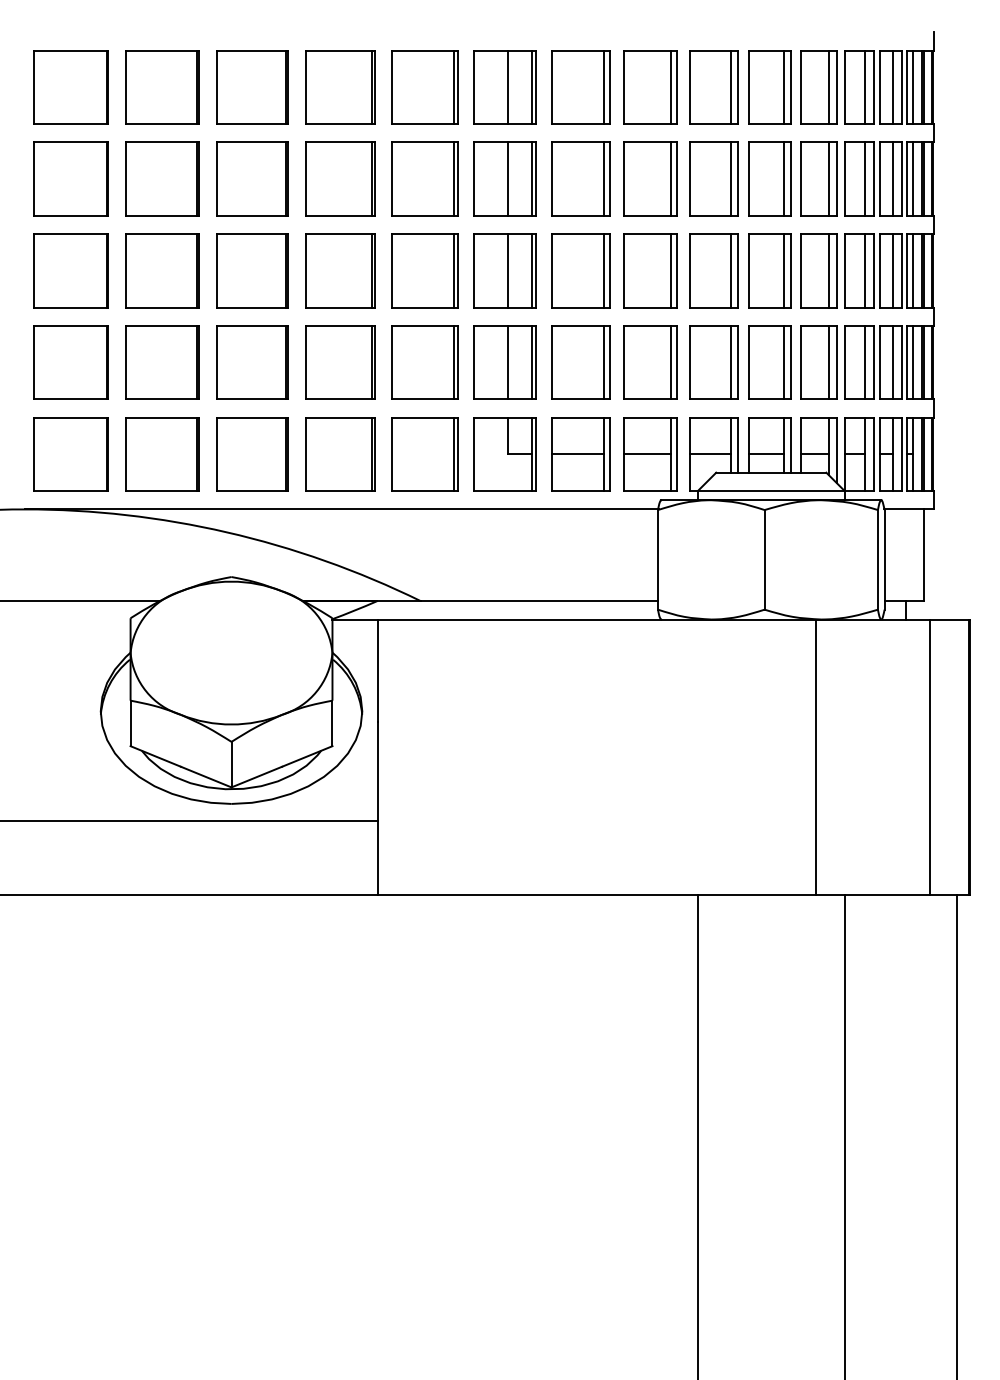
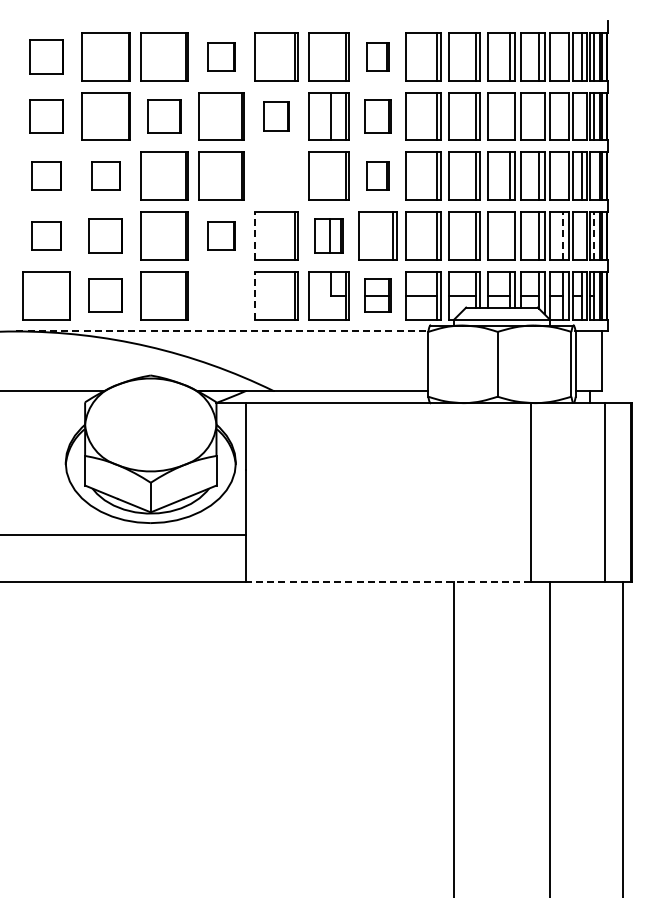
part: (71, 86) -> (46, 56), size x0.7
part: (340, 86) -> (221, 56), size x0.6
line: (507, 86) -> (330, 56), removed
part: (579, 86) -> (377, 56), size x0.6
line: (865, 86) -> (563, 56), removed
part: (71, 179) -> (46, 116), size x0.7
part: (252, 179) -> (164, 116), size x0.7
part: (424, 179) -> (276, 116), size x0.6
part: (579, 179) -> (377, 116), size x0.7
line: (784, 179) -> (510, 116), removed
line: (828, 179) -> (539, 116), removed
line: (865, 179) -> (563, 116), removed
line: (893, 179) -> (581, 116), removed
part: (71, 269) -> (46, 175), size x0.6
part: (161, 269) -> (105, 175), size x0.6
part: (424, 269) -> (276, 175), removed
part: (579, 269) -> (377, 175), size x0.6
line: (507, 271) -> (330, 176), removed
line: (865, 271) -> (563, 176), removed
line: (913, 271) -> (594, 176), removed
part: (71, 361) -> (46, 235), size x0.6
part: (161, 361) -> (105, 235), size x0.7
part: (340, 361) -> (221, 235), size x0.6
line: (392, 361) -> (255, 235), solid -> dashed
part: (504, 361) -> (328, 235), size x0.7
line: (784, 361) -> (510, 235), removed
line: (865, 361) -> (563, 235), solid -> dashed
line: (893, 361) -> (581, 235), removed
line: (913, 361) -> (594, 235), solid -> dashed
part: (161, 454) -> (105, 295), size x0.7
part: (340, 454) -> (221, 295), removed
line: (392, 454) -> (255, 295), solid -> dashed
part: (579, 454) -> (377, 295), size x0.7
line: (343, 509) -> (223, 331), solid -> dashed
line: (596, 895) -> (388, 582), solid -> dashed

